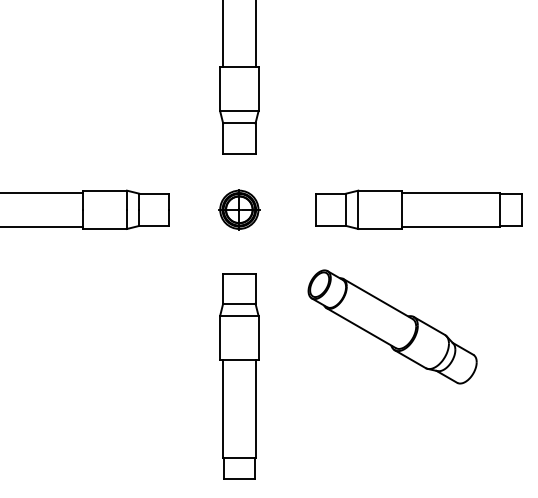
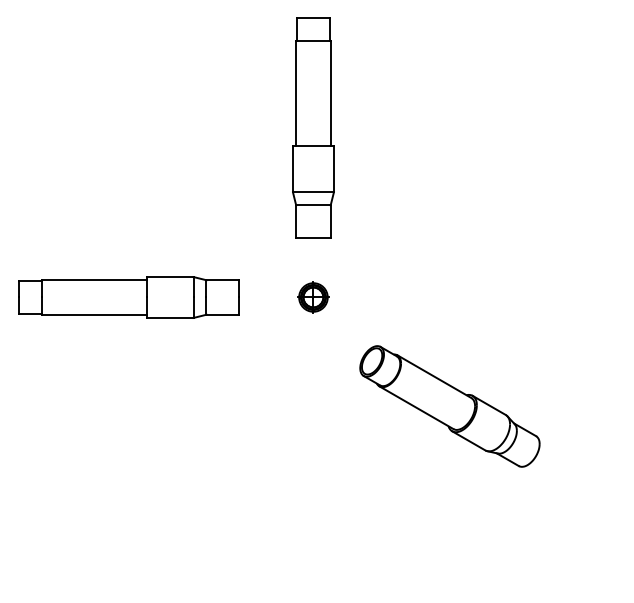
part: (239, 209) -> (313, 297), size x0.7
part: (418, 209) -> (504, 297), removed
part: (392, 326) -> (449, 406), moved
part: (239, 375) -> (313, 474), removed

